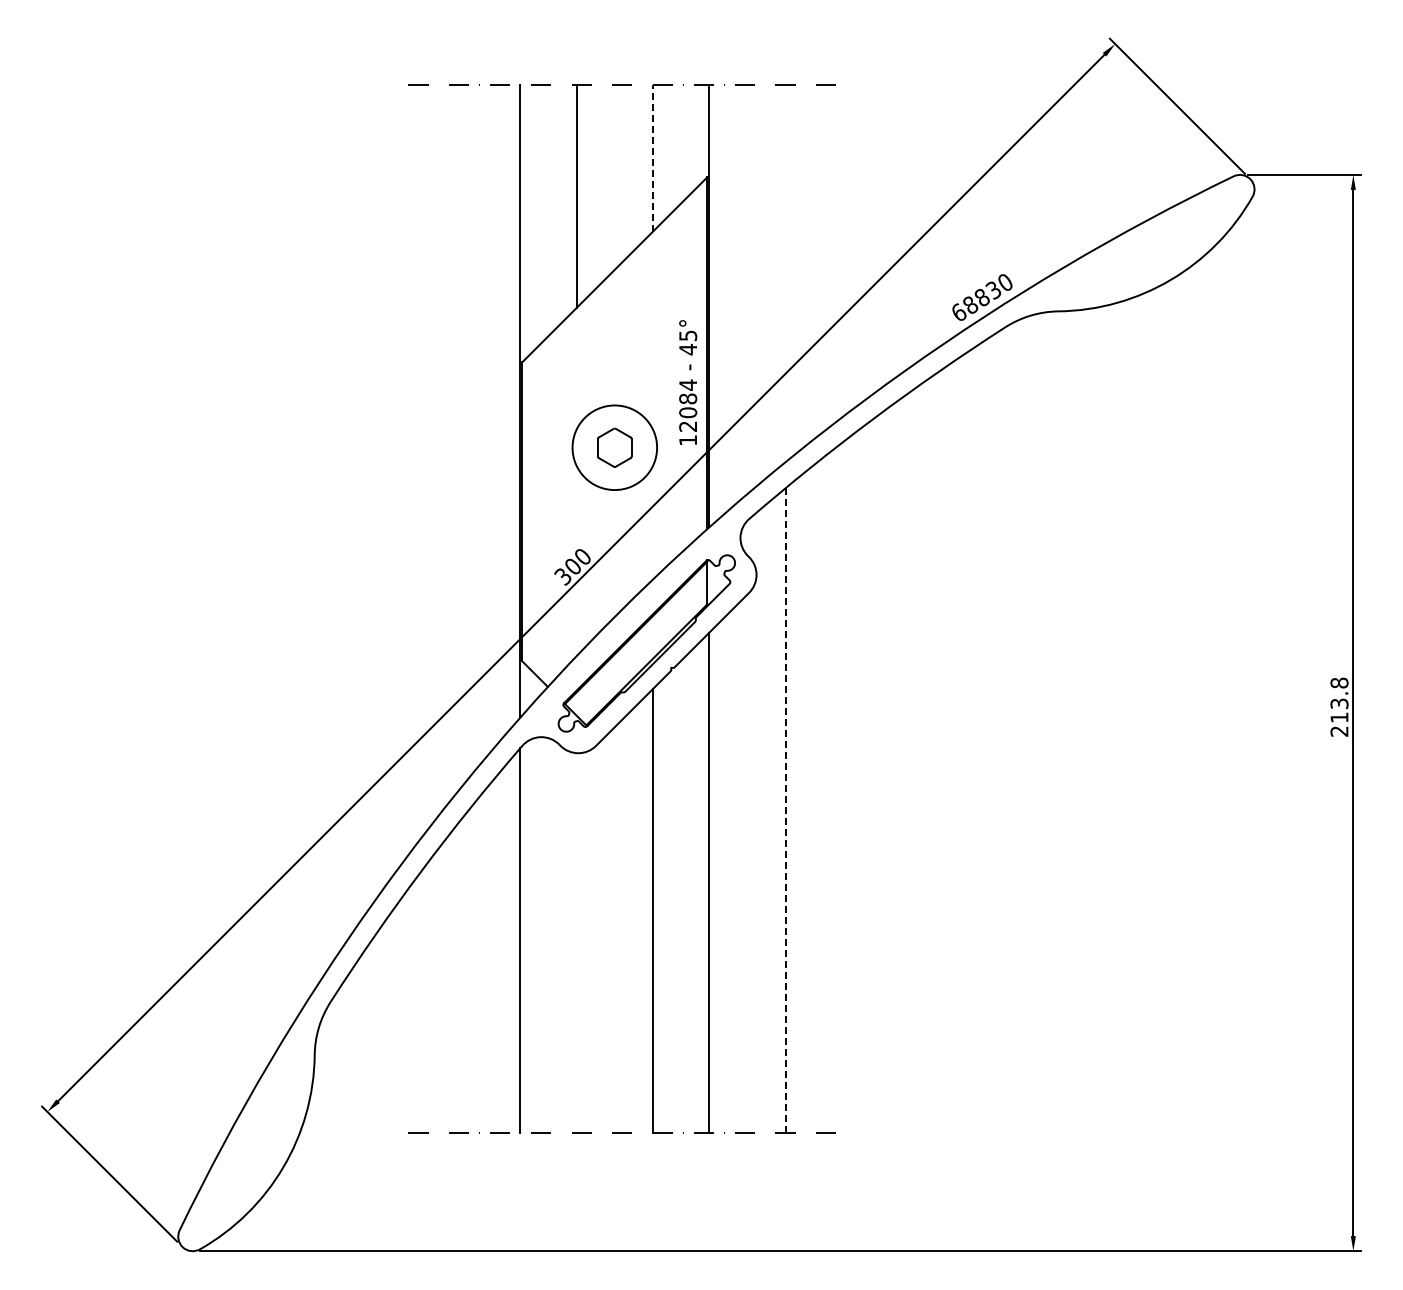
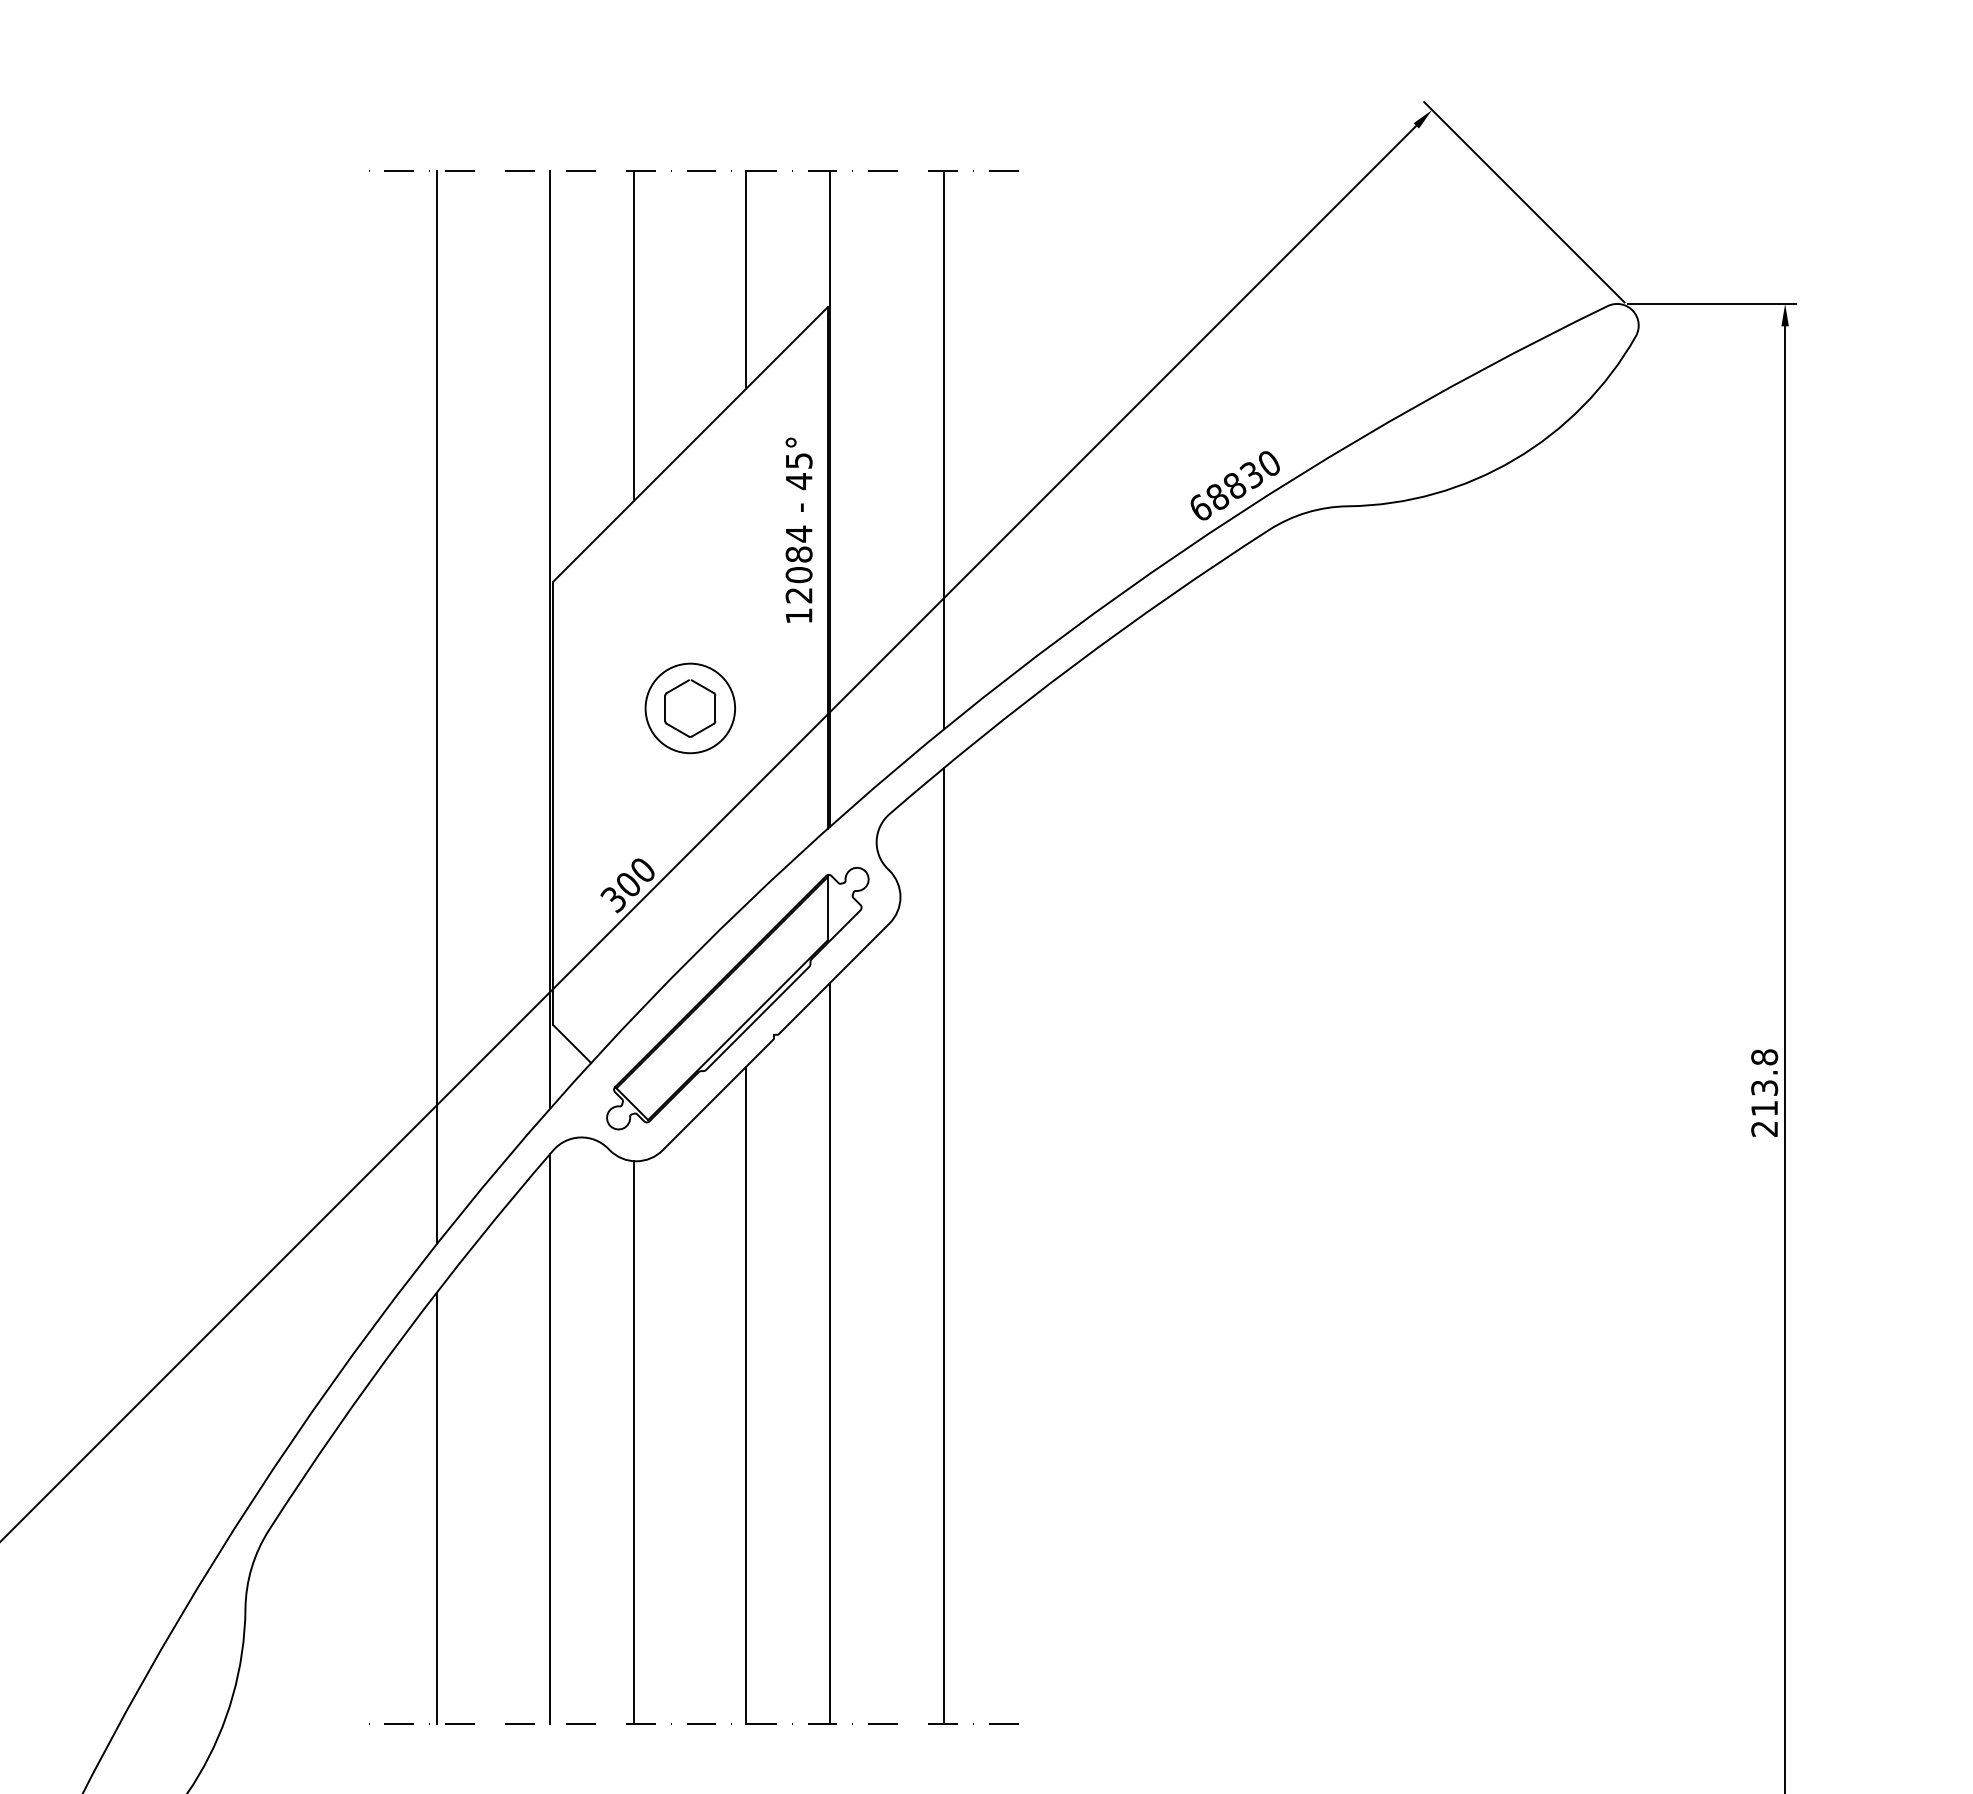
line: (652, 158) -> (746, 279), dashed -> solid
line: (785, 272) -> (943, 448), added
text: (688, 382) -> (799, 530), moved
line: (443, 446) -> (436, 706), added
circle: (614, 447) -> (689, 708), size x0.71
line: (785, 809) -> (943, 1244), dashed -> solid
line: (577, 942) -> (635, 1441), added
line: (443, 986) -> (436, 1507), added

